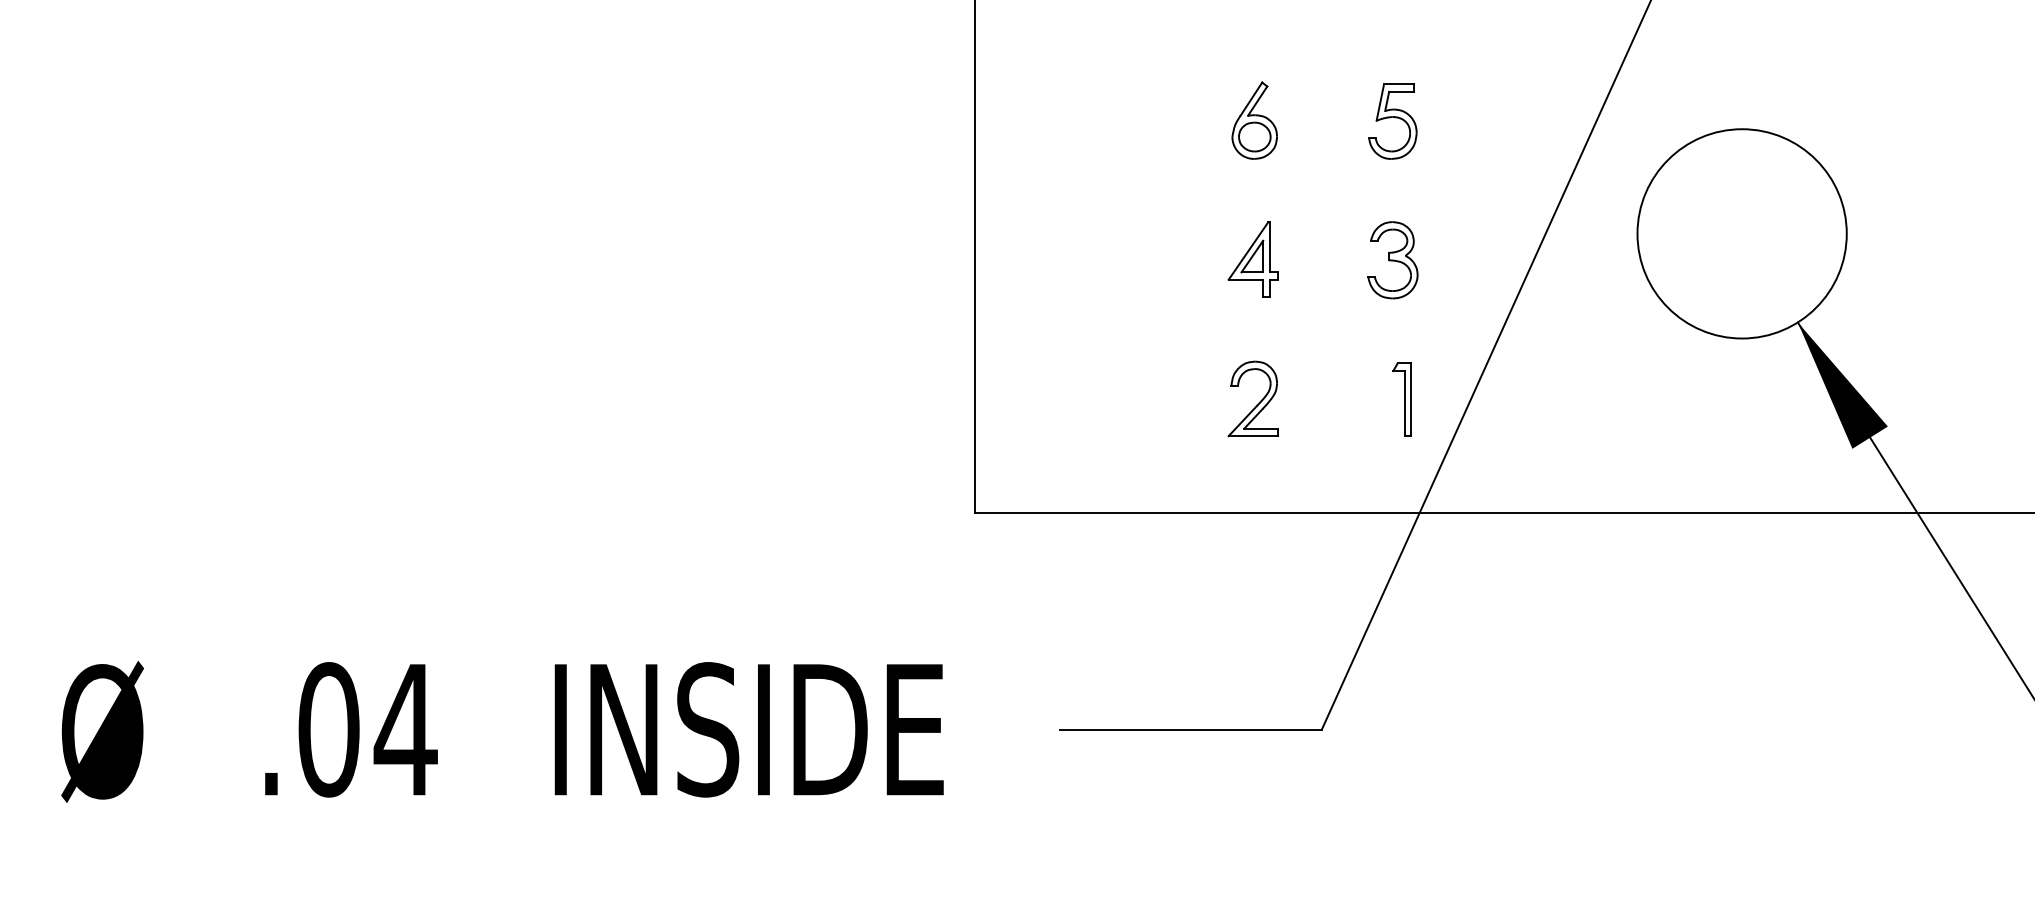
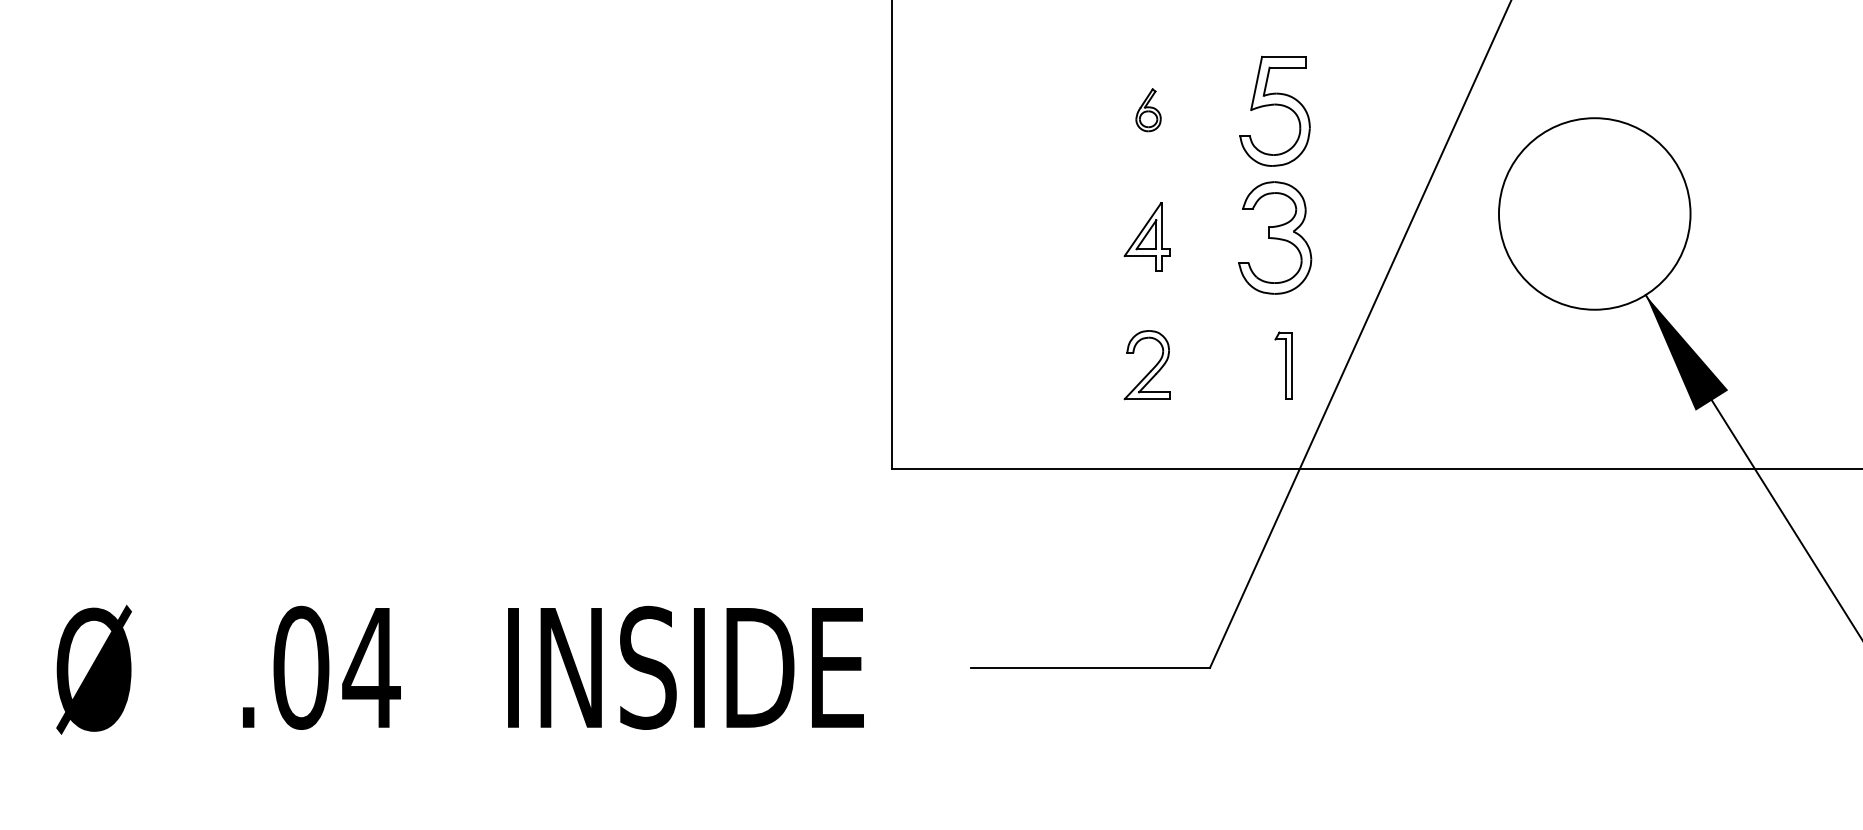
part: (1254, 120) -> (1148, 110), size x0.6
part: (1392, 121) -> (1274, 111), size x1.6
part: (1392, 260) -> (1274, 238), size x1.6

